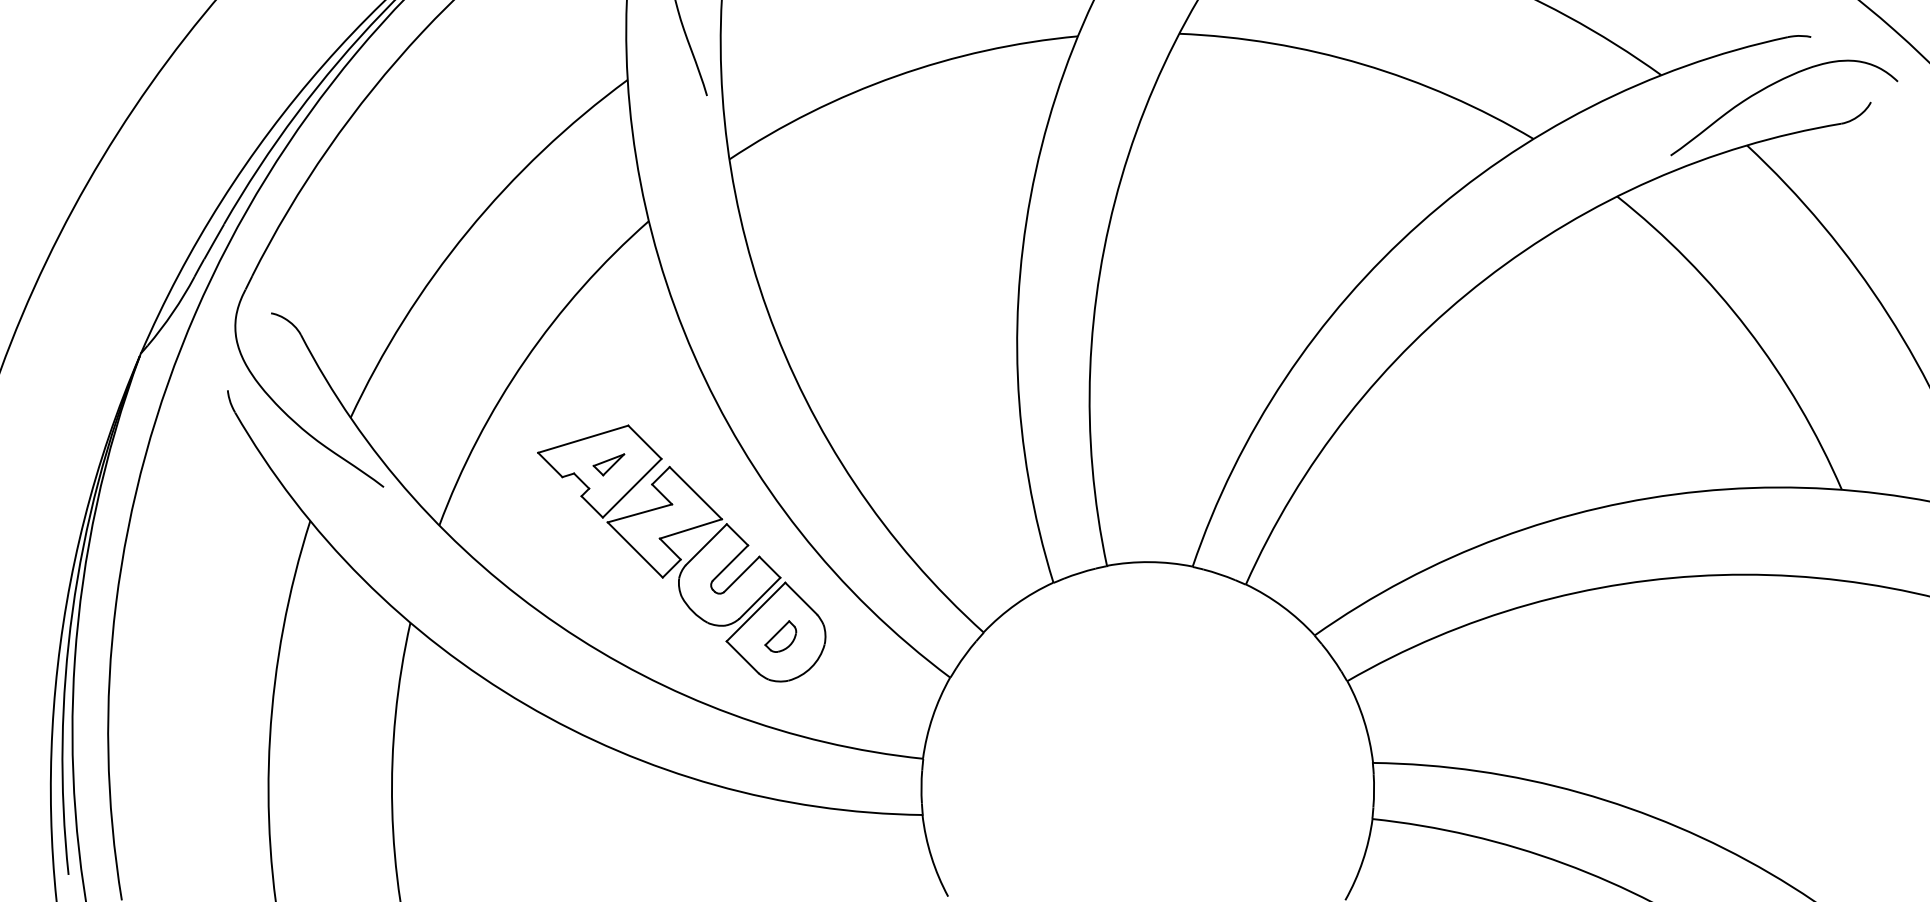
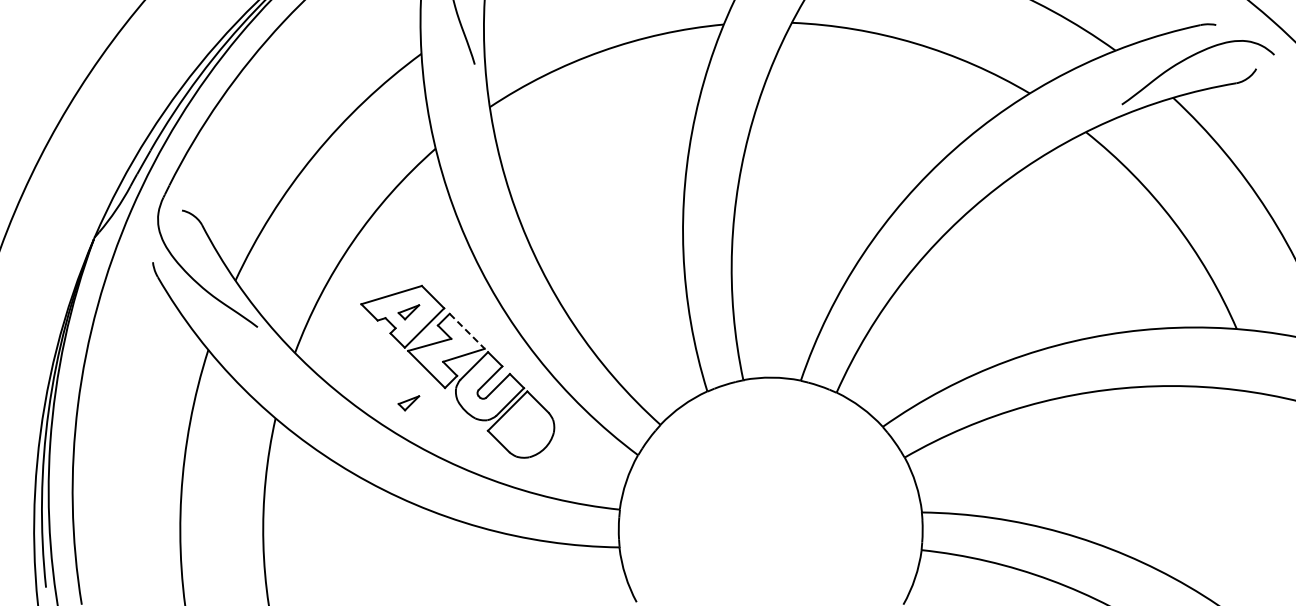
line: (696, 493) -> (467, 331), solid -> dashed
part: (608, 600) -> (408, 403), added
part: (779, 636) -> (523, 427), removed

